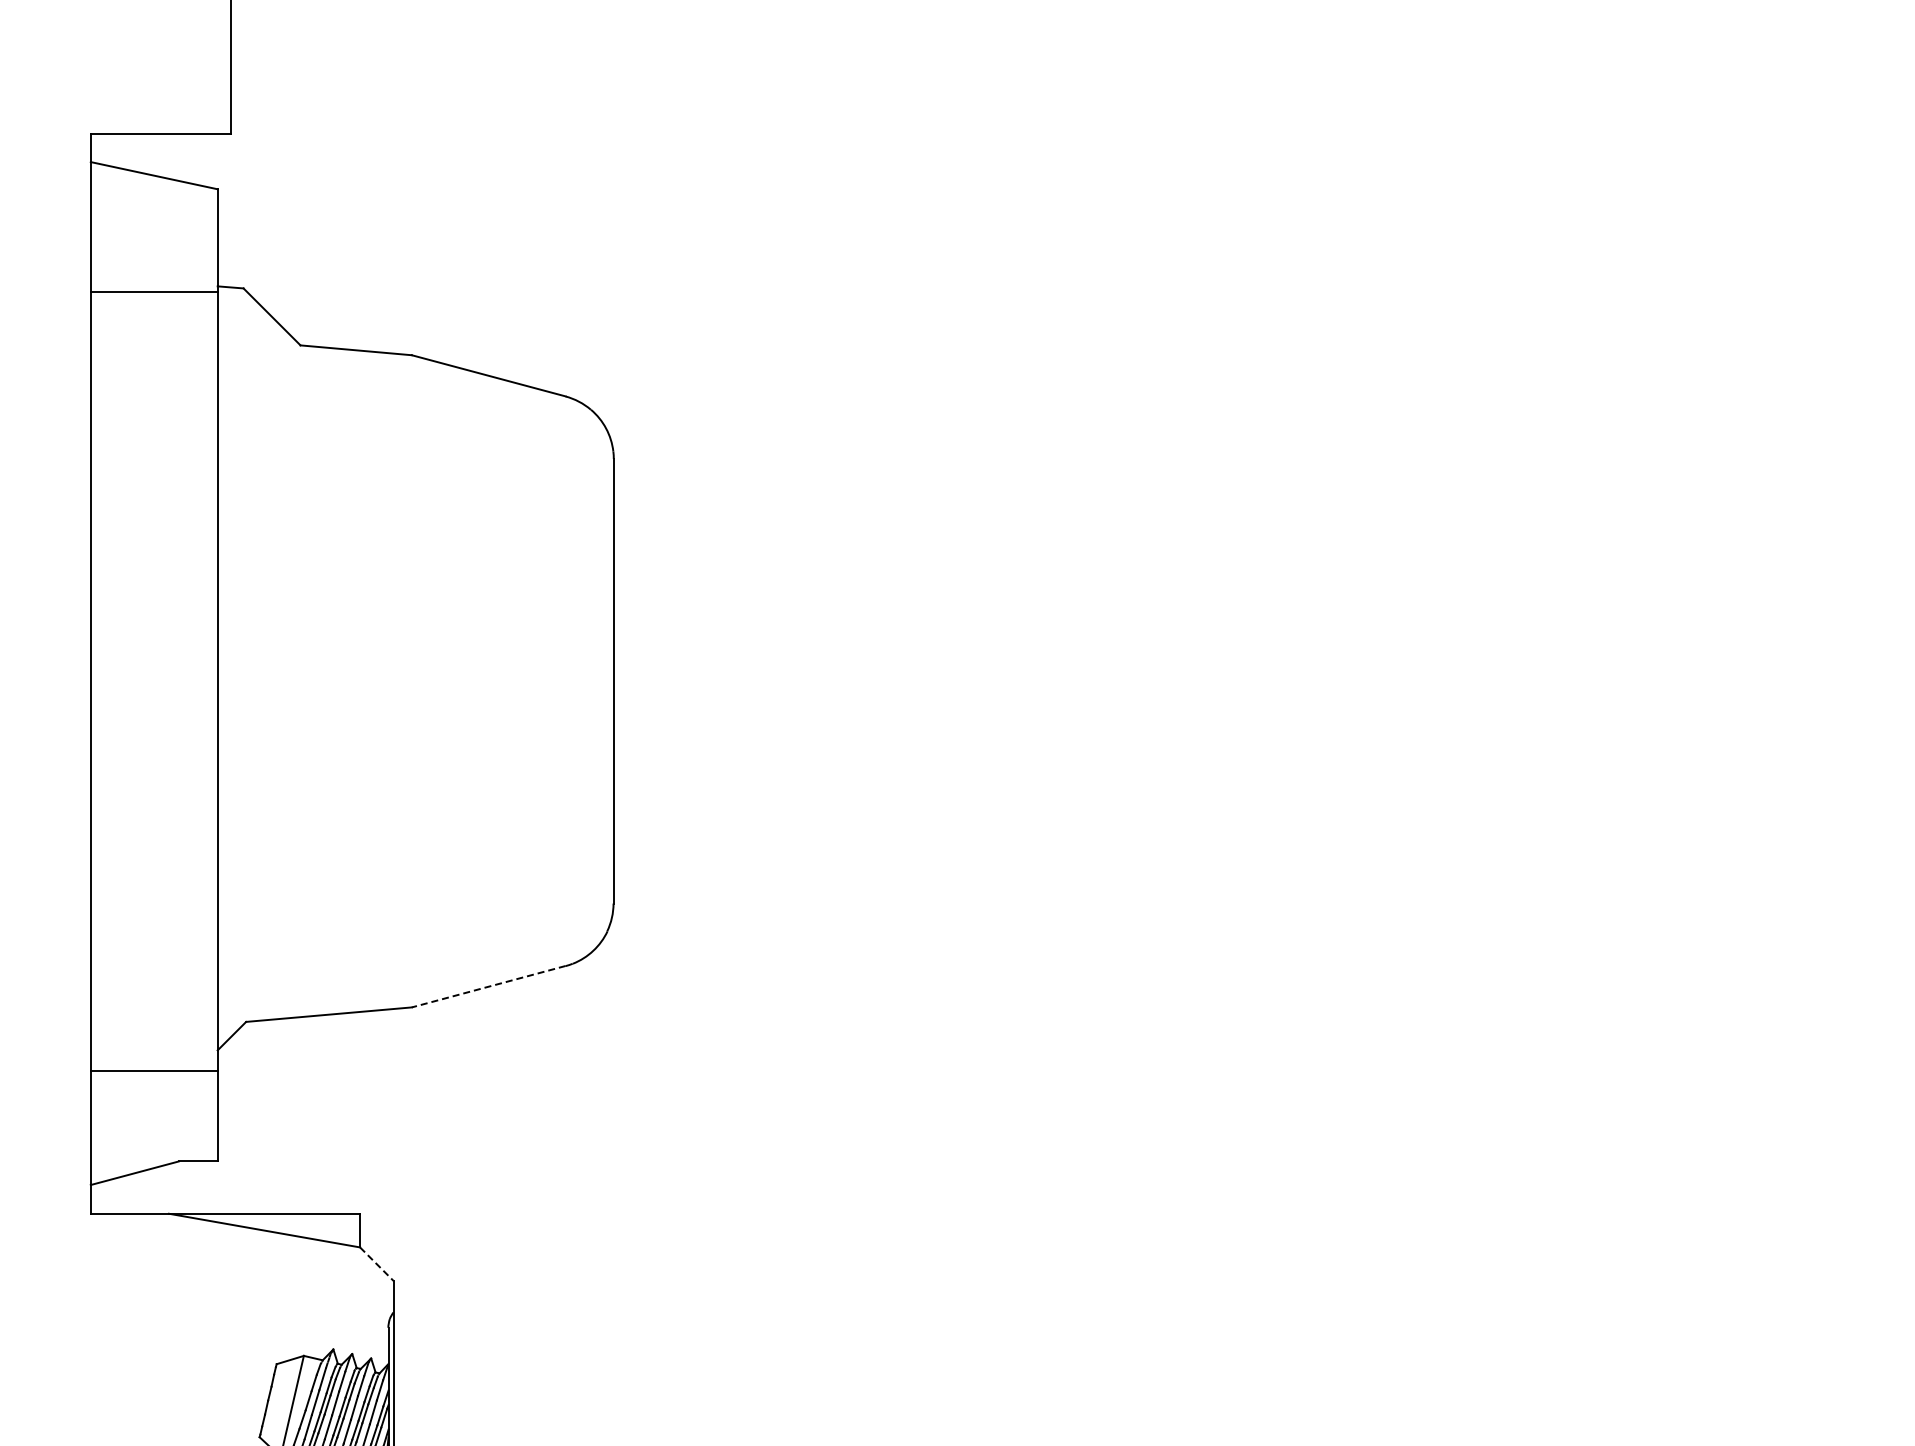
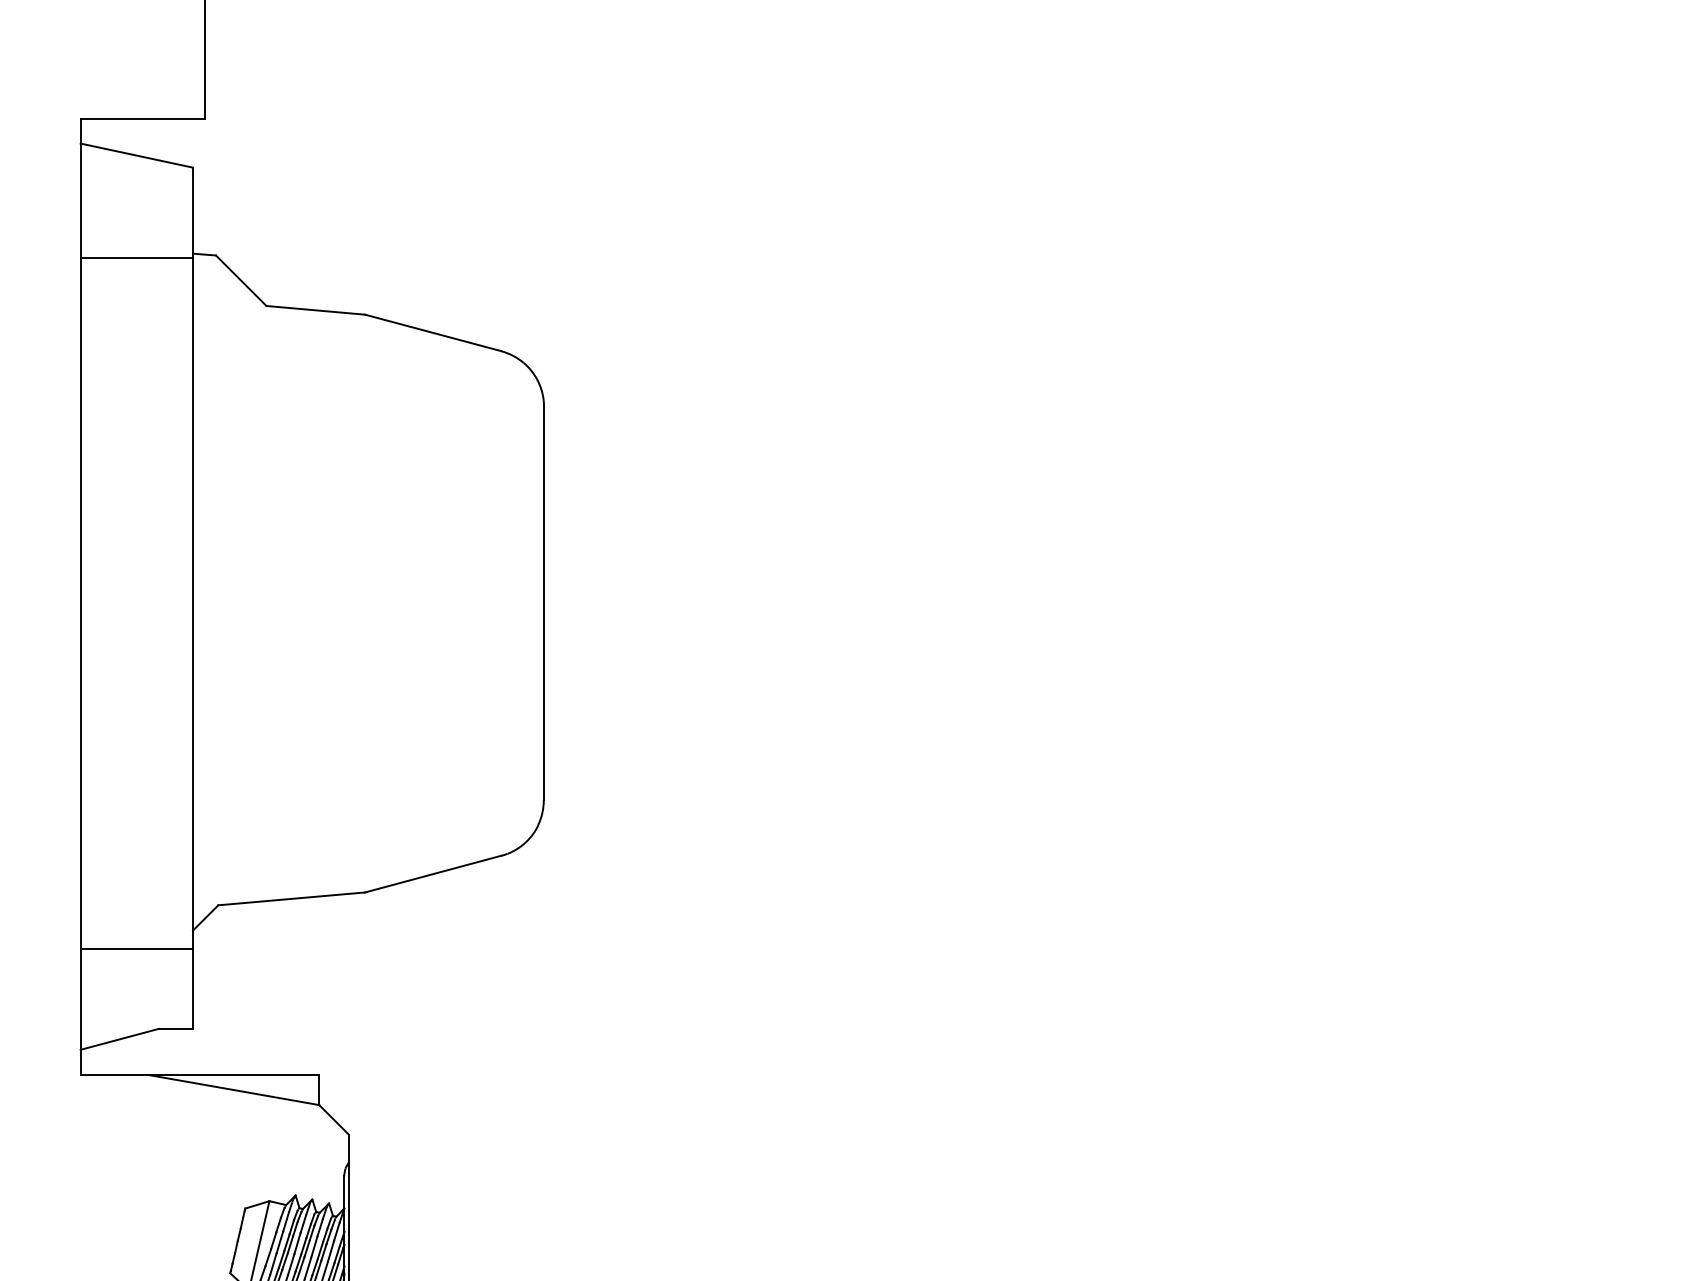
line: (488, 986) -> (433, 873), dashed -> solid
line: (376, 1264) -> (333, 1120), dashed -> solid

